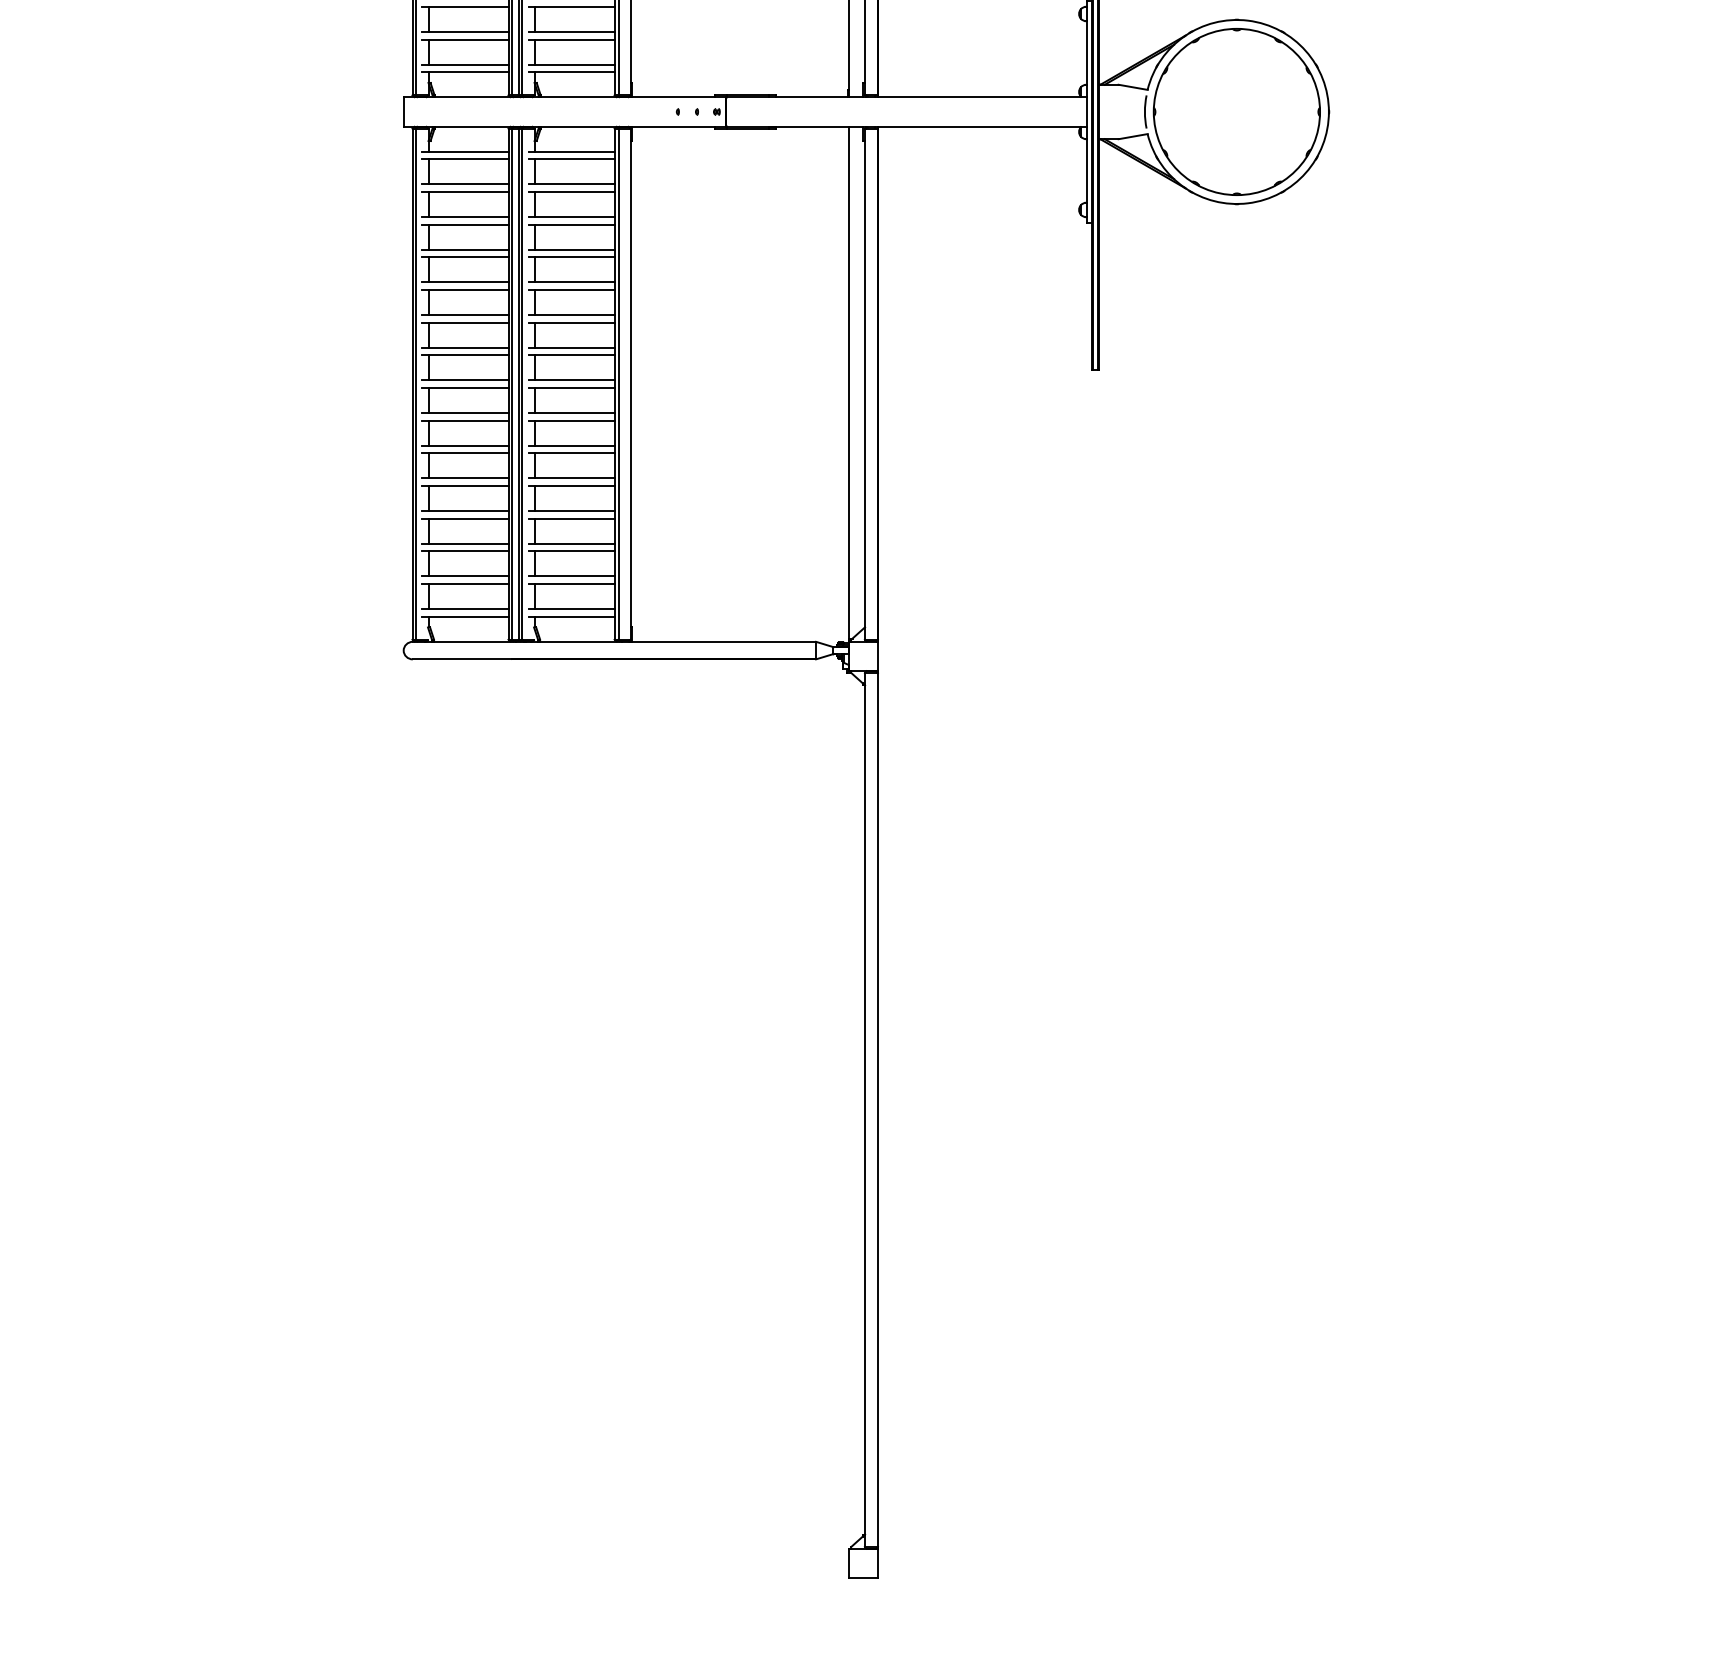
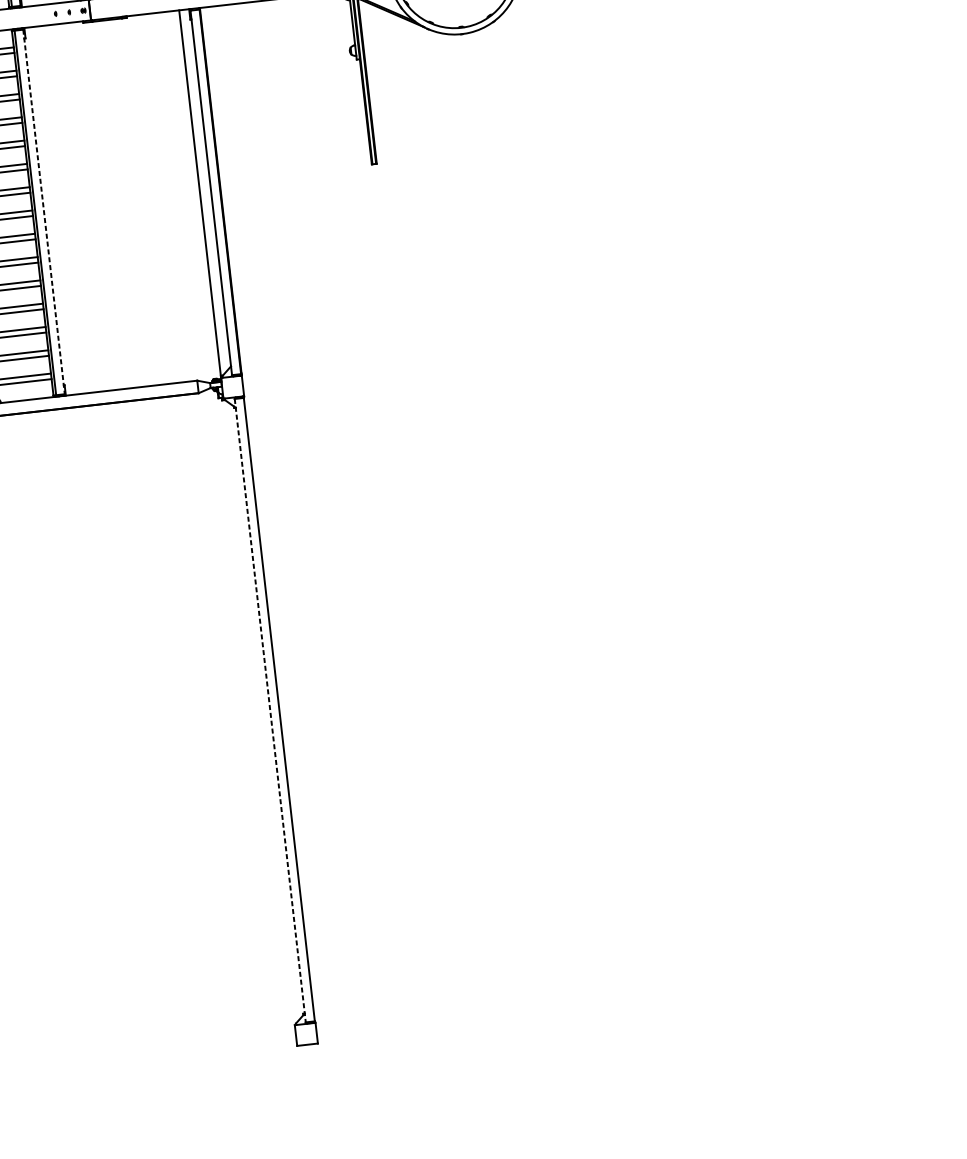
line: (630, 384) -> (43, 212), solid -> dashed
line: (865, 1109) -> (270, 710), solid -> dashed

